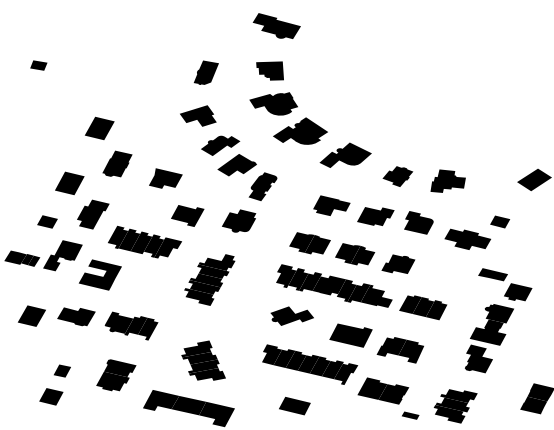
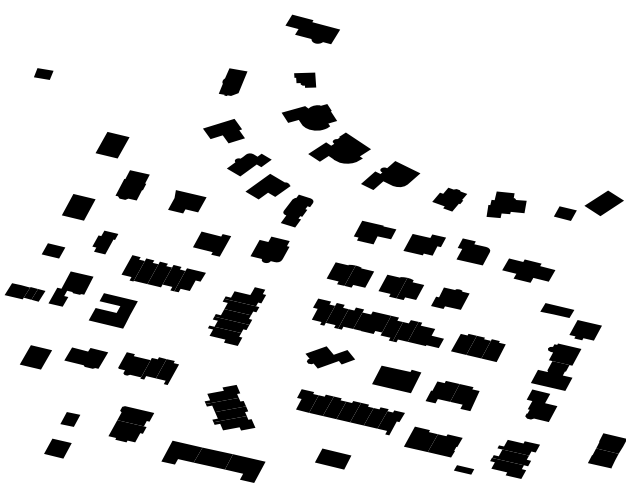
part: (269, 70) -> (304, 79), size x0.7
part: (93, 214) -> (105, 242), size x0.7
part: (500, 221) -> (565, 213), moved

